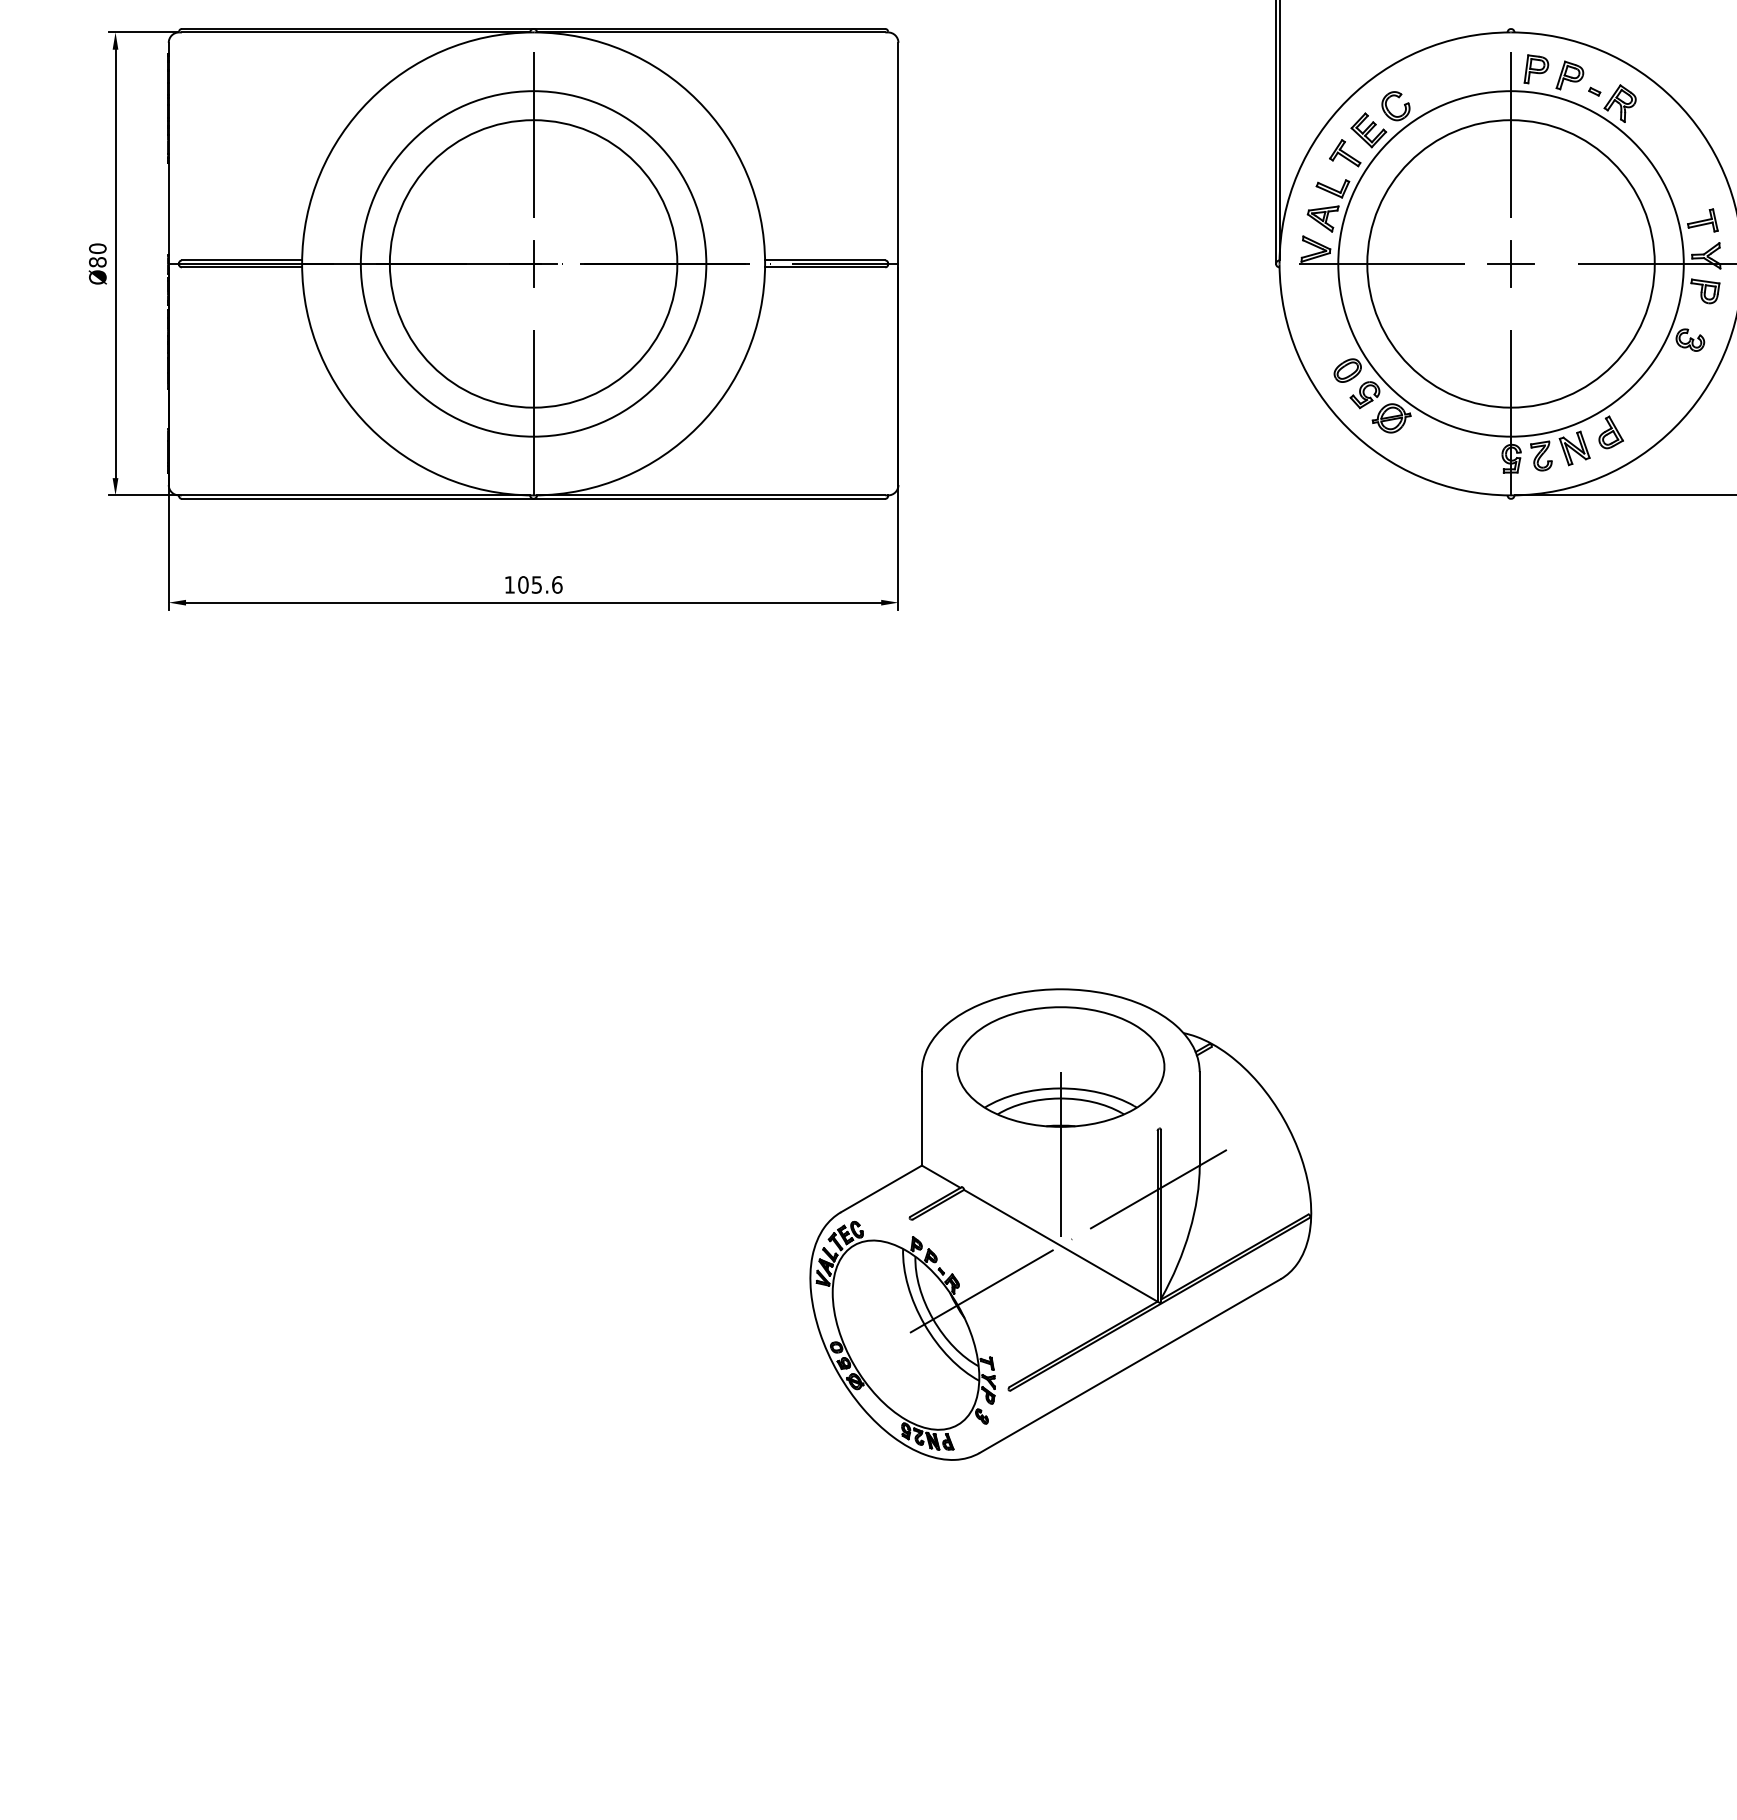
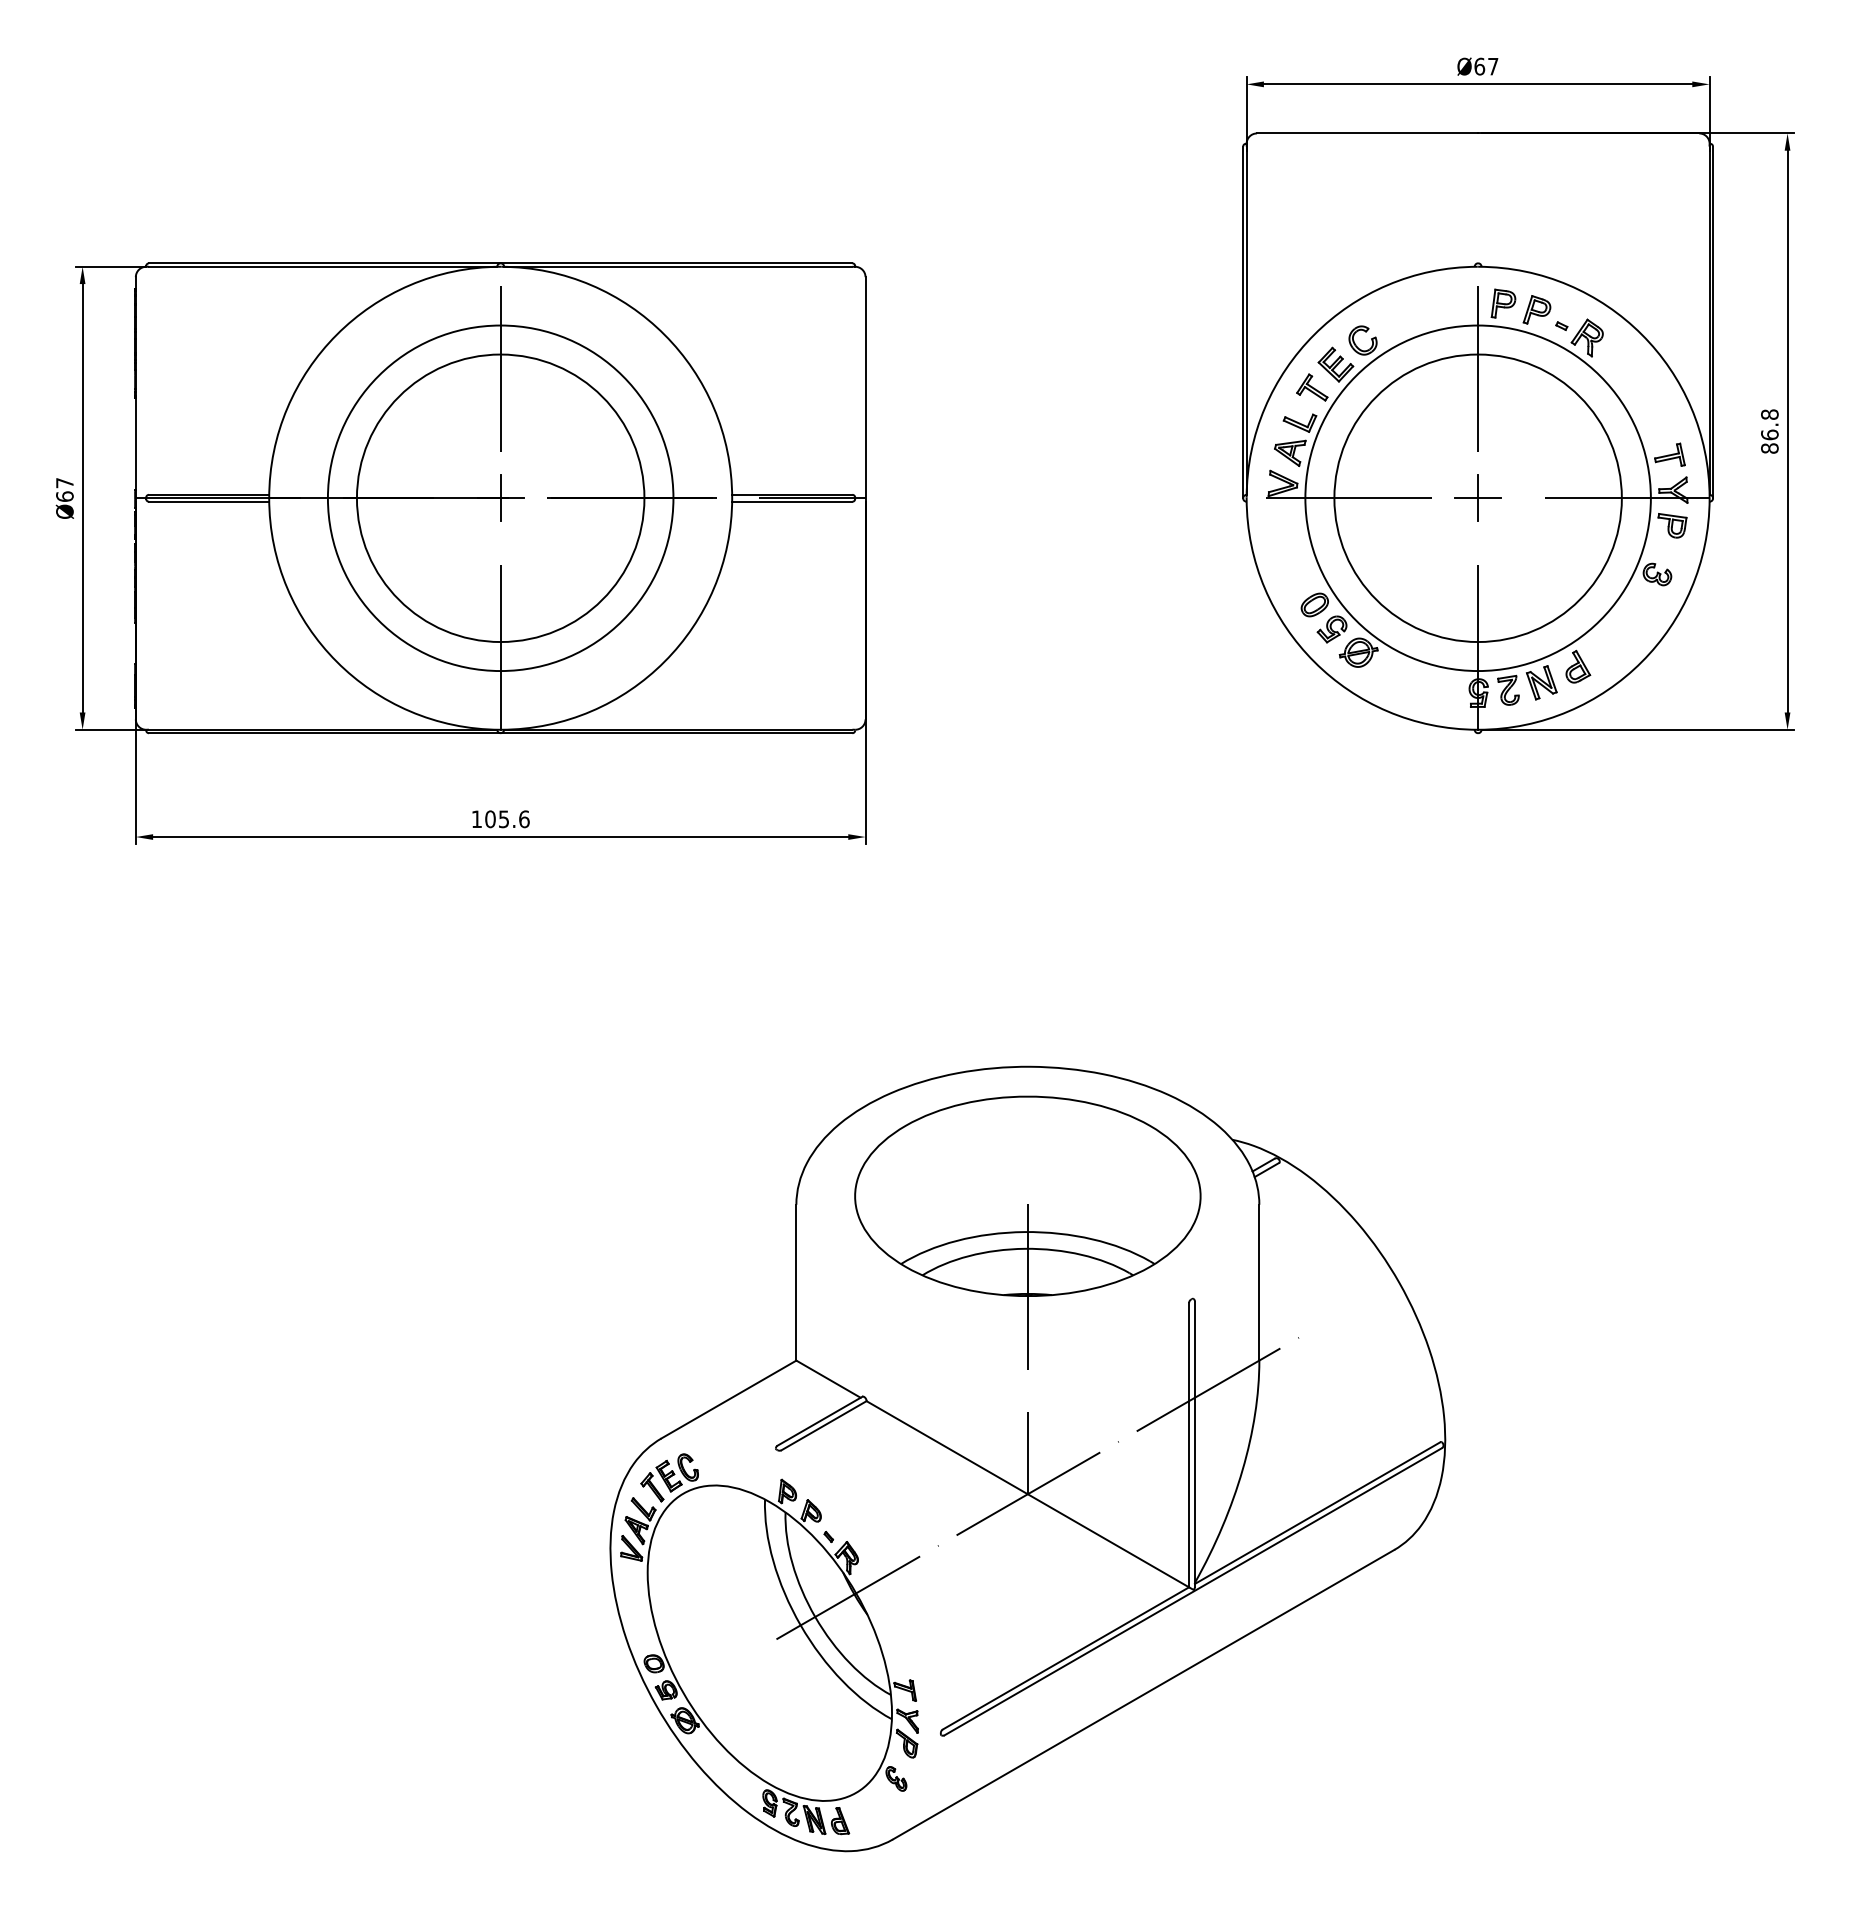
text: (97, 255) -> (64, 489), Ø80 -> Ø67
part: (1060, 1224) -> (1027, 1458), size x1.67

